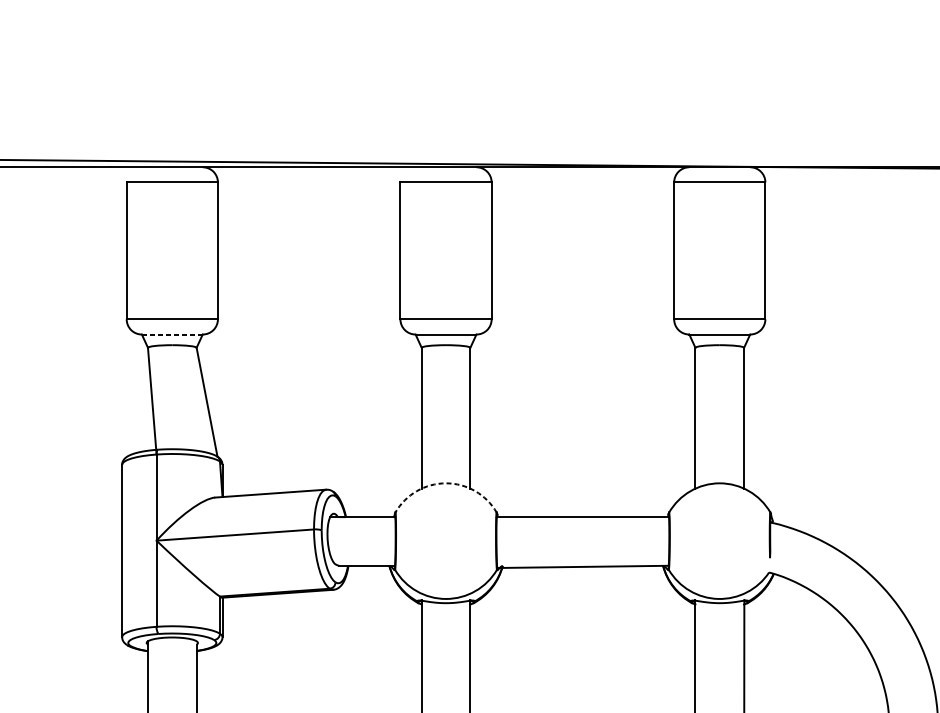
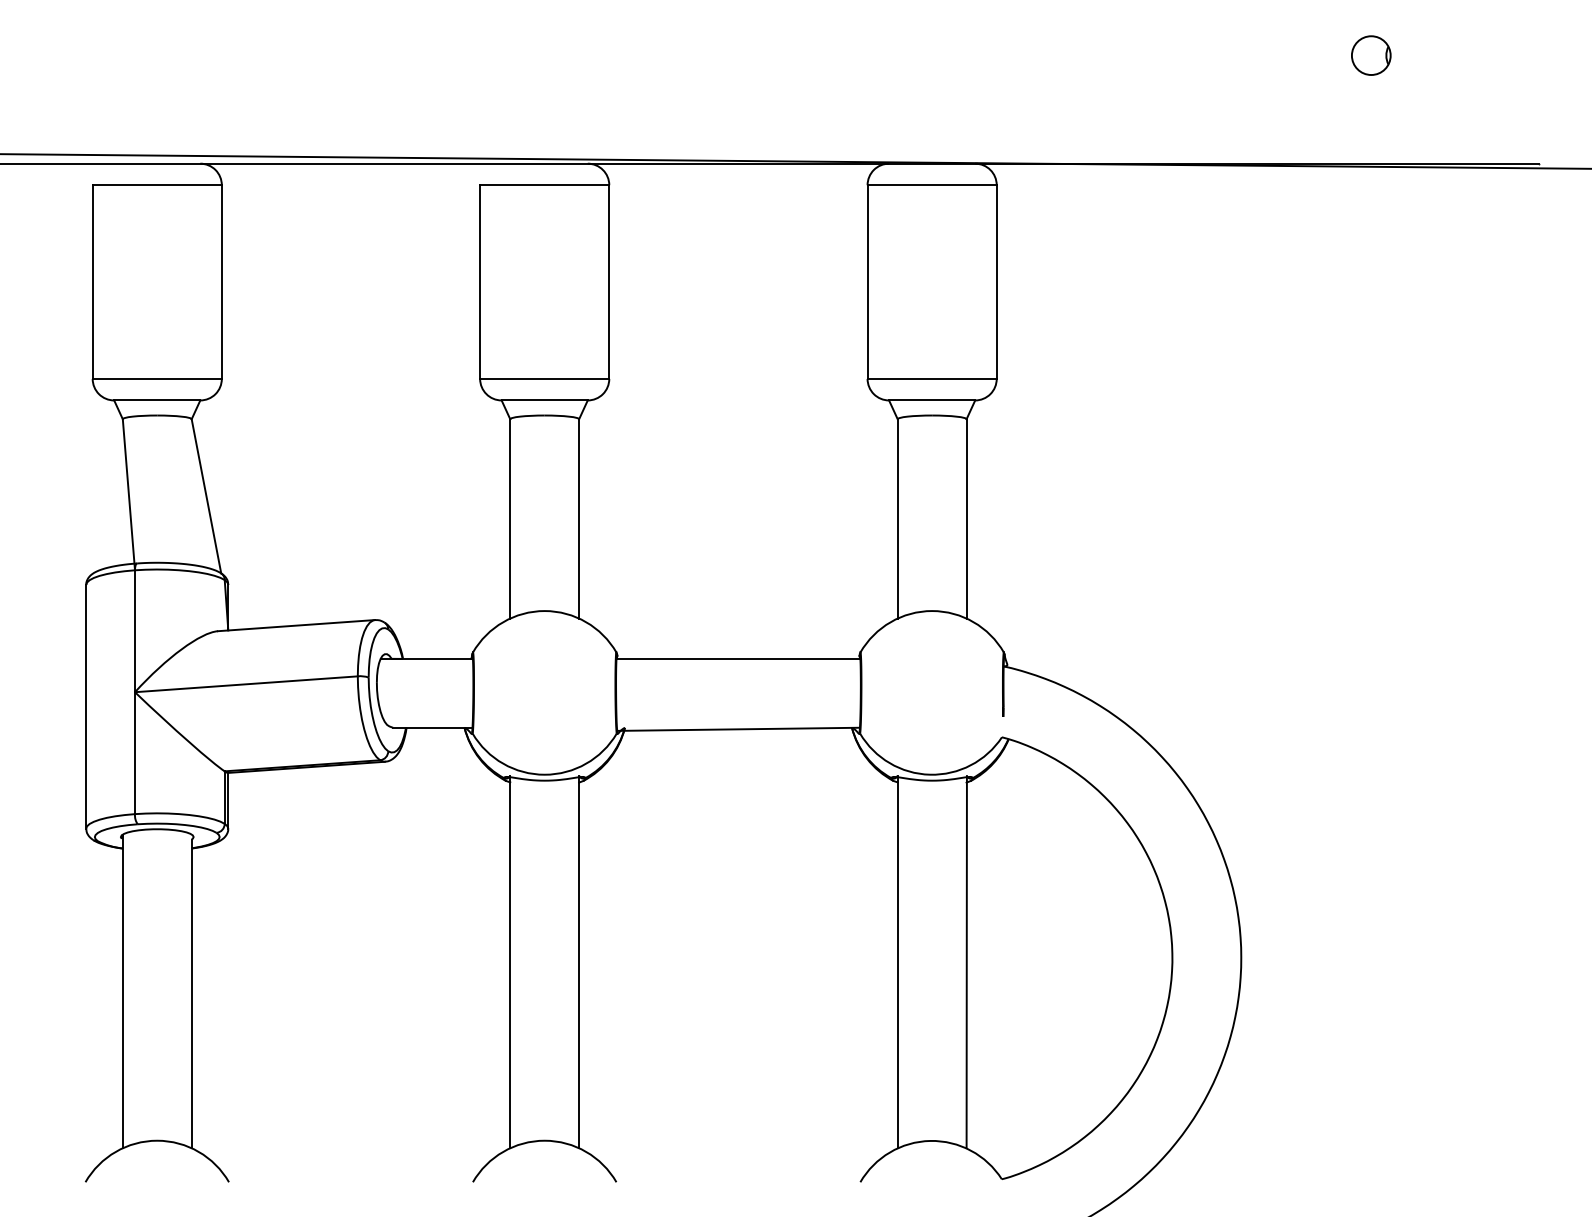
line: (172, 334) -> (157, 400), dashed -> solid
arc: (445, 483) -> (544, 611), dashed -> solid

